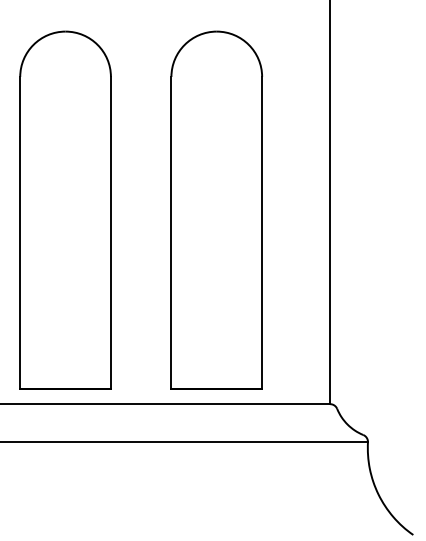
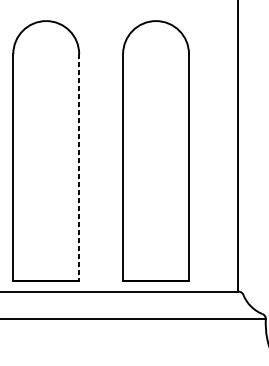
line: (110, 233) -> (78, 167), solid -> dashed

